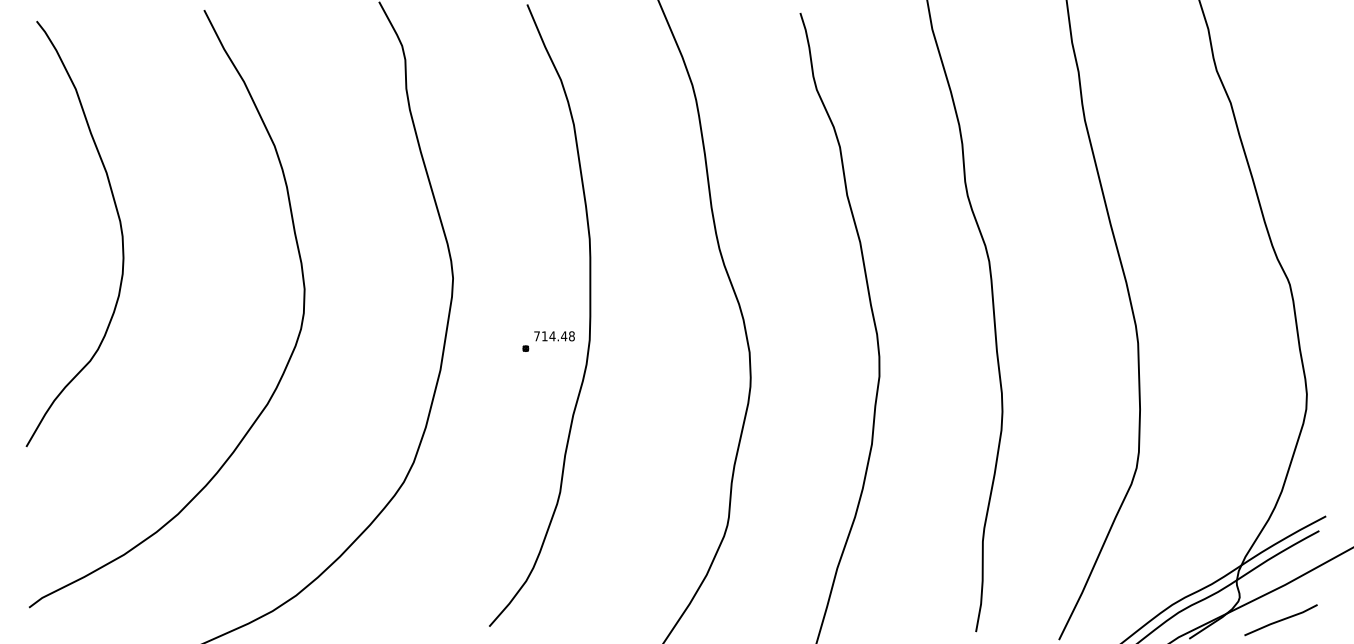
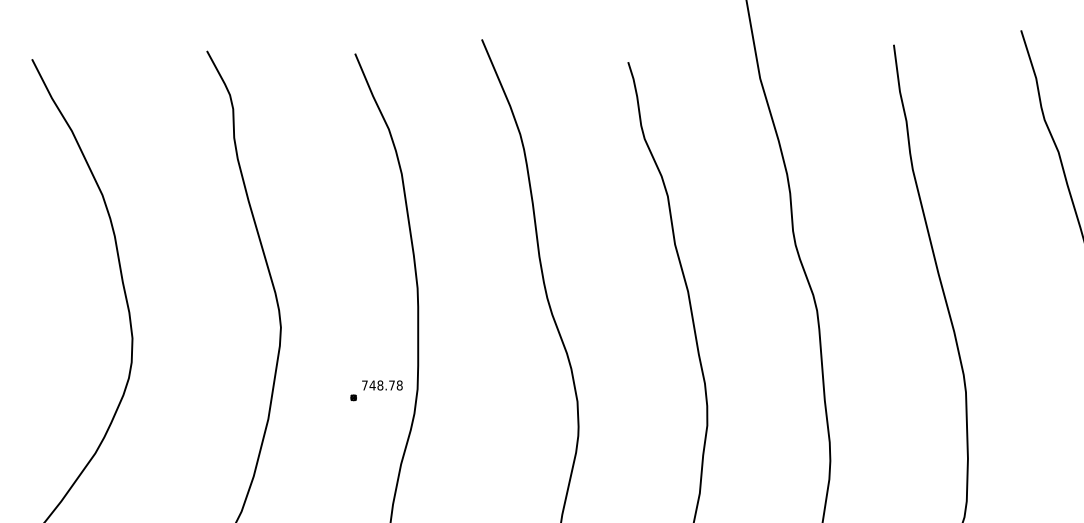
text: (554, 336) -> (382, 385), 714.48 -> 748.78

